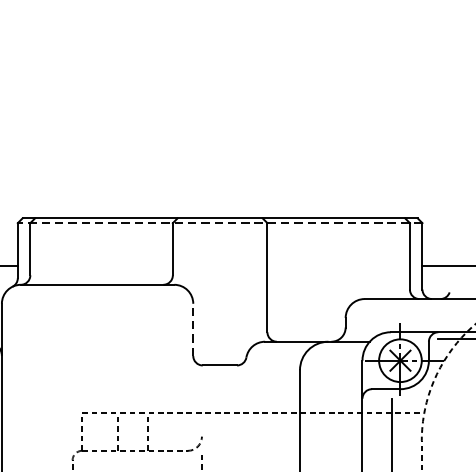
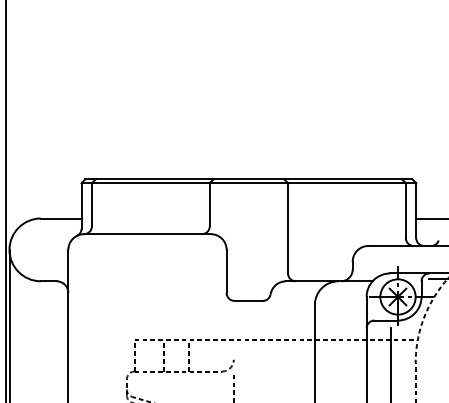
line: (219, 223) -> (248, 183), dashed -> solid
line: (193, 329) -> (226, 271), dashed -> solid

